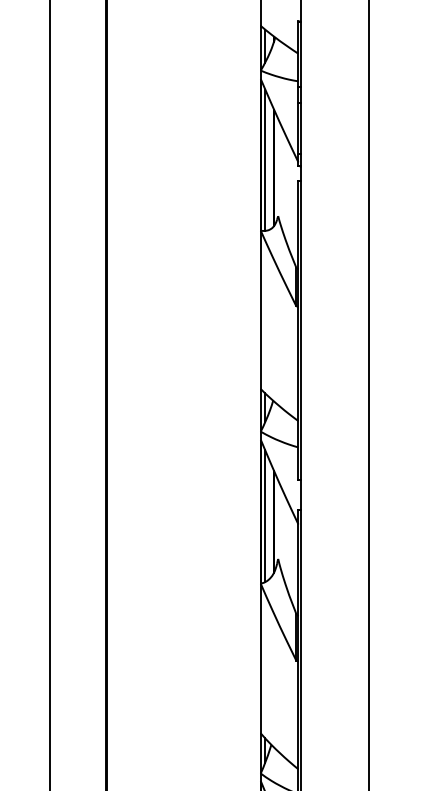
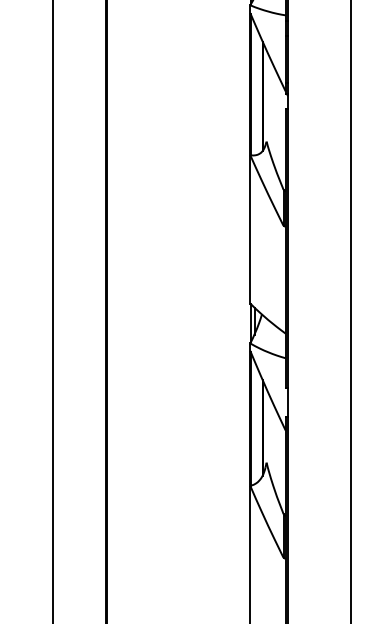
line: (265, 159) -> (254, 88), removed
line: (265, 516) -> (254, 422), removed

